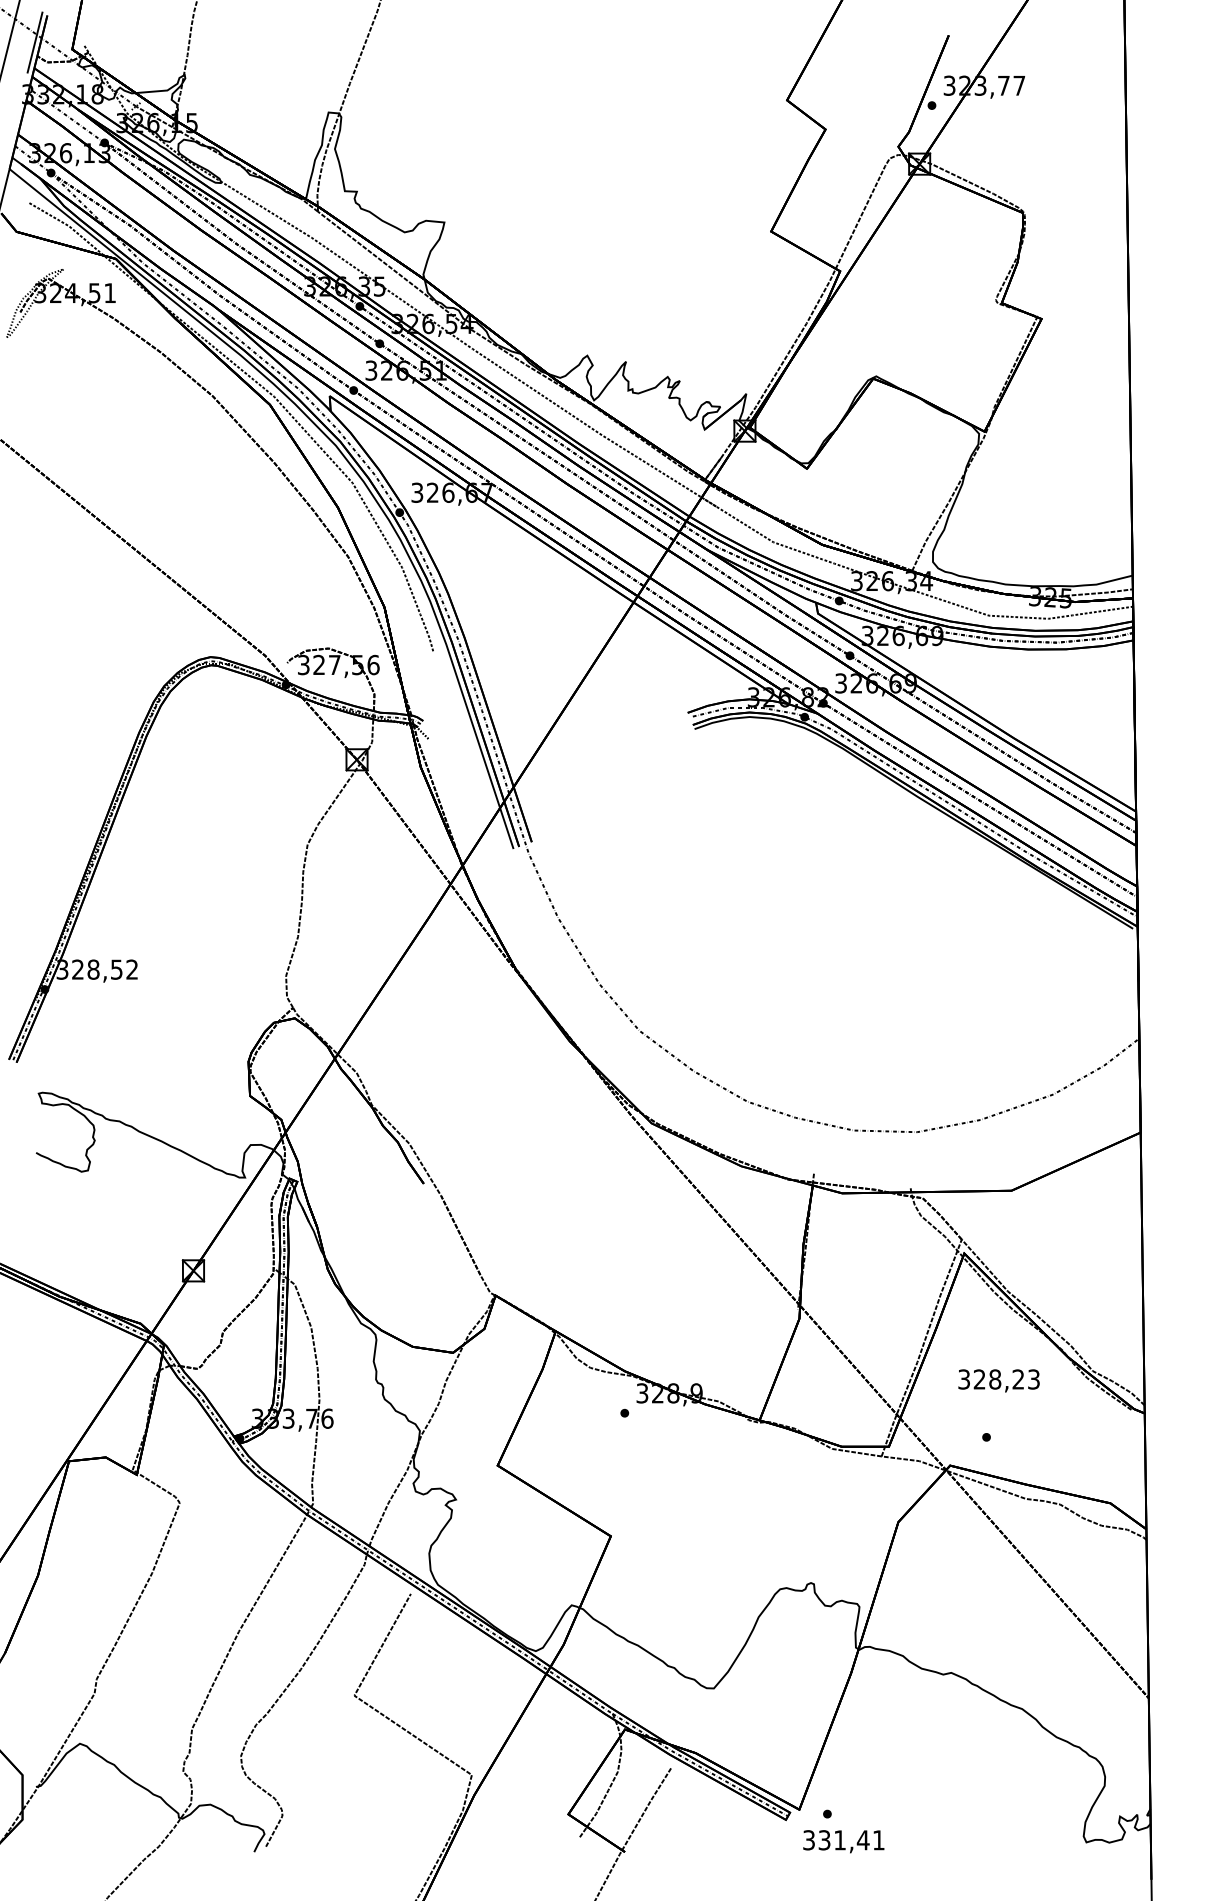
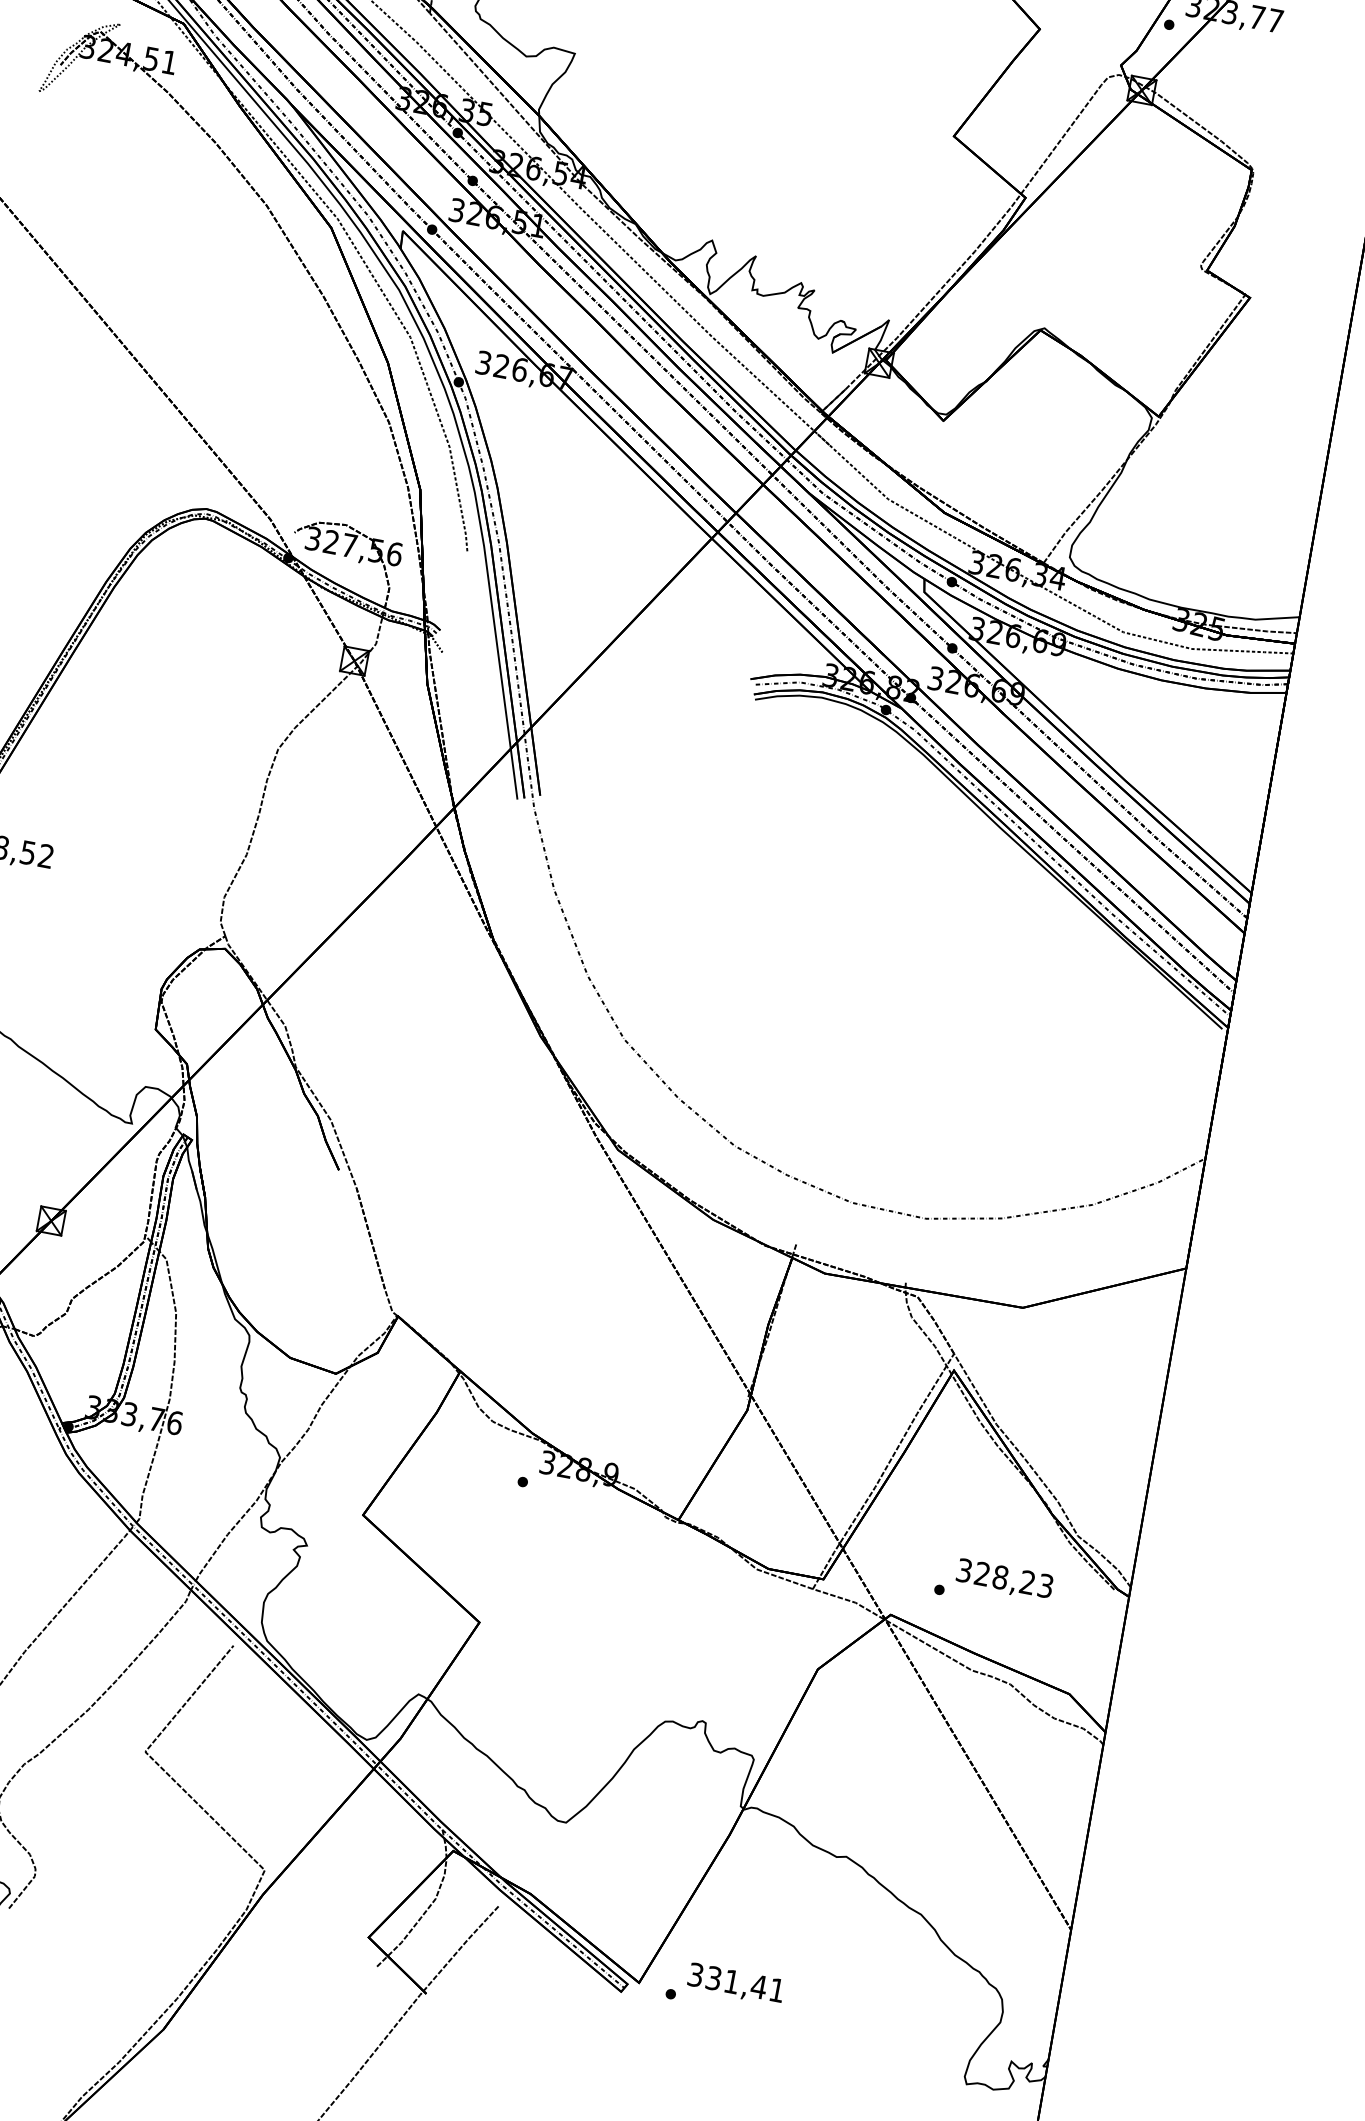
text: (998, 1380) -> (1004, 1579), moved
text: (843, 1841) -> (735, 1983), moved

